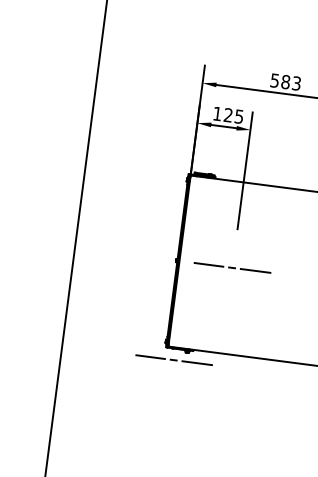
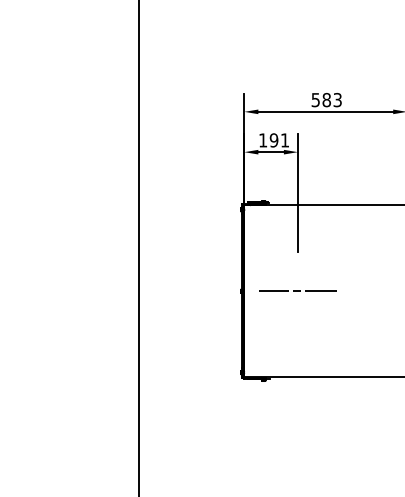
text: (232, 115) -> (278, 140), 125 -> 191
line: (173, 359) -> (251, 389), removed

